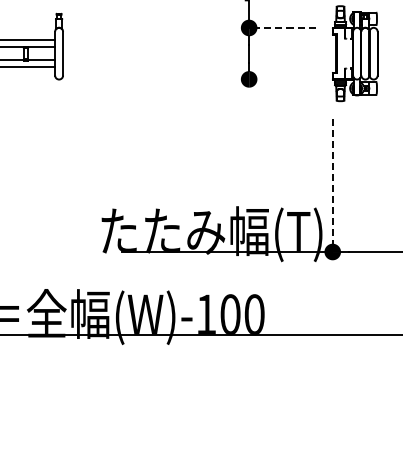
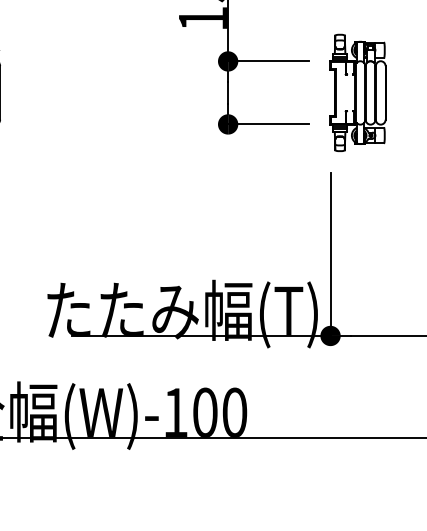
line: (281, 27) -> (267, 60), dashed -> solid
line: (281, 79) -> (267, 124), added
line: (332, 186) -> (330, 255), dashed -> solid

